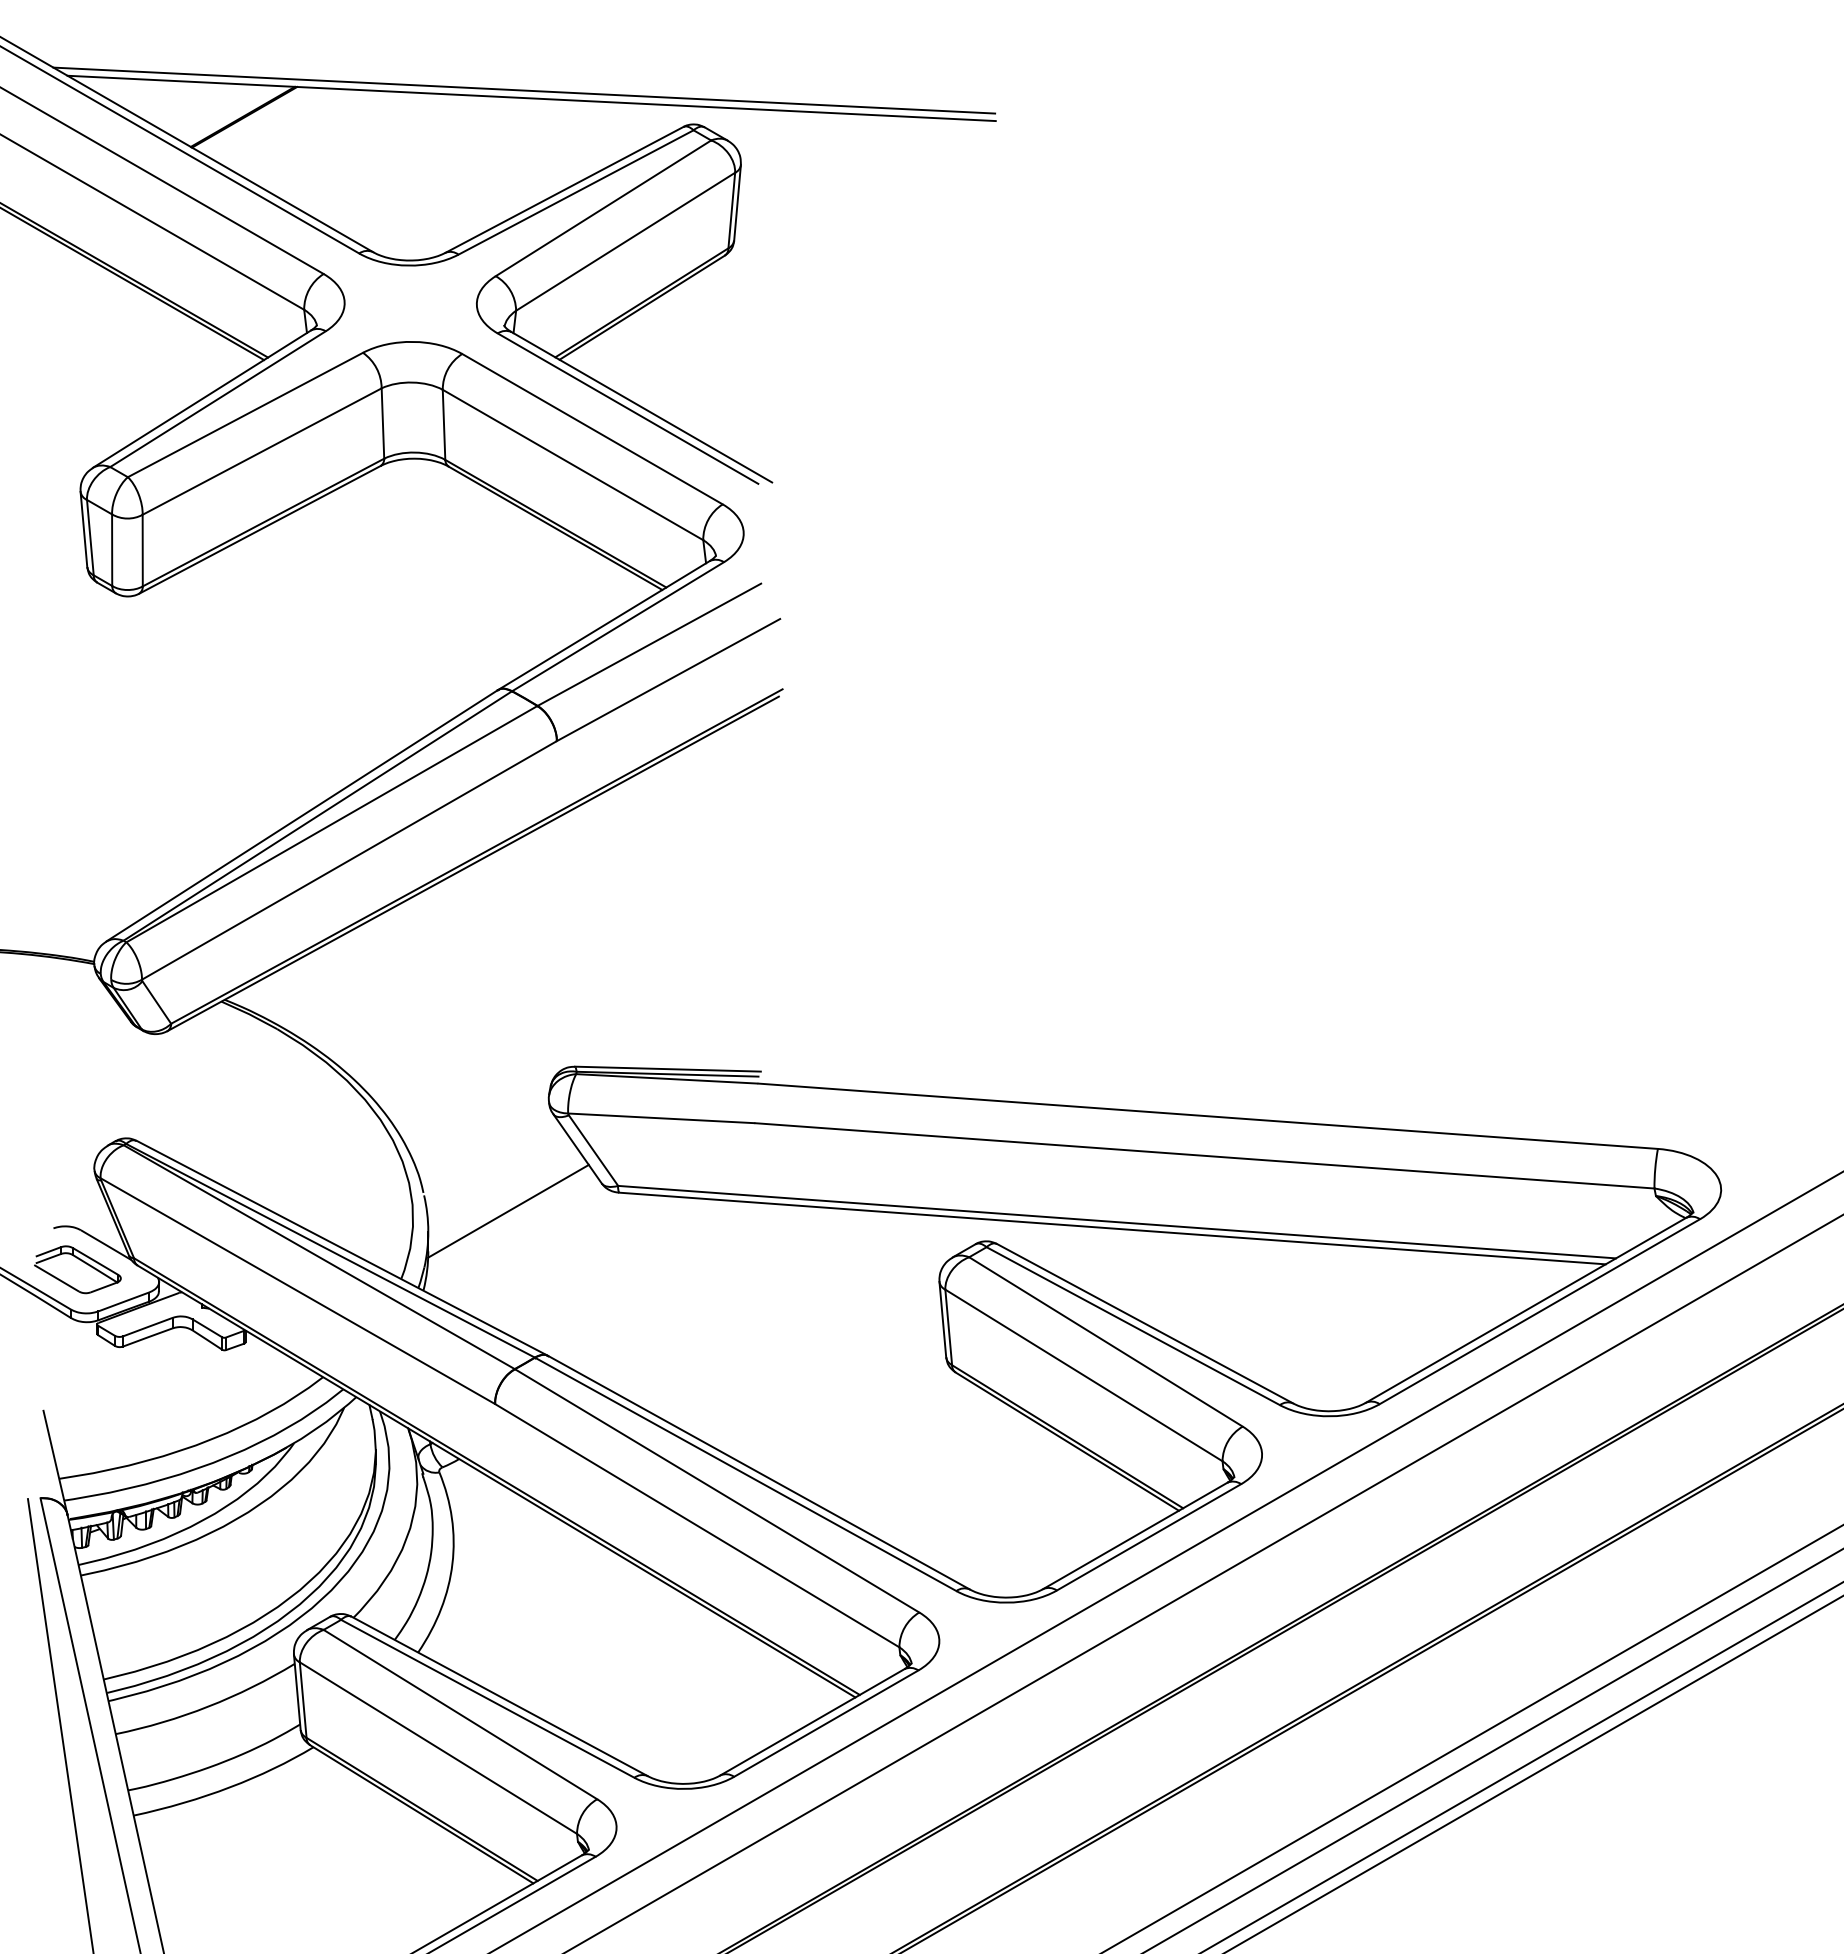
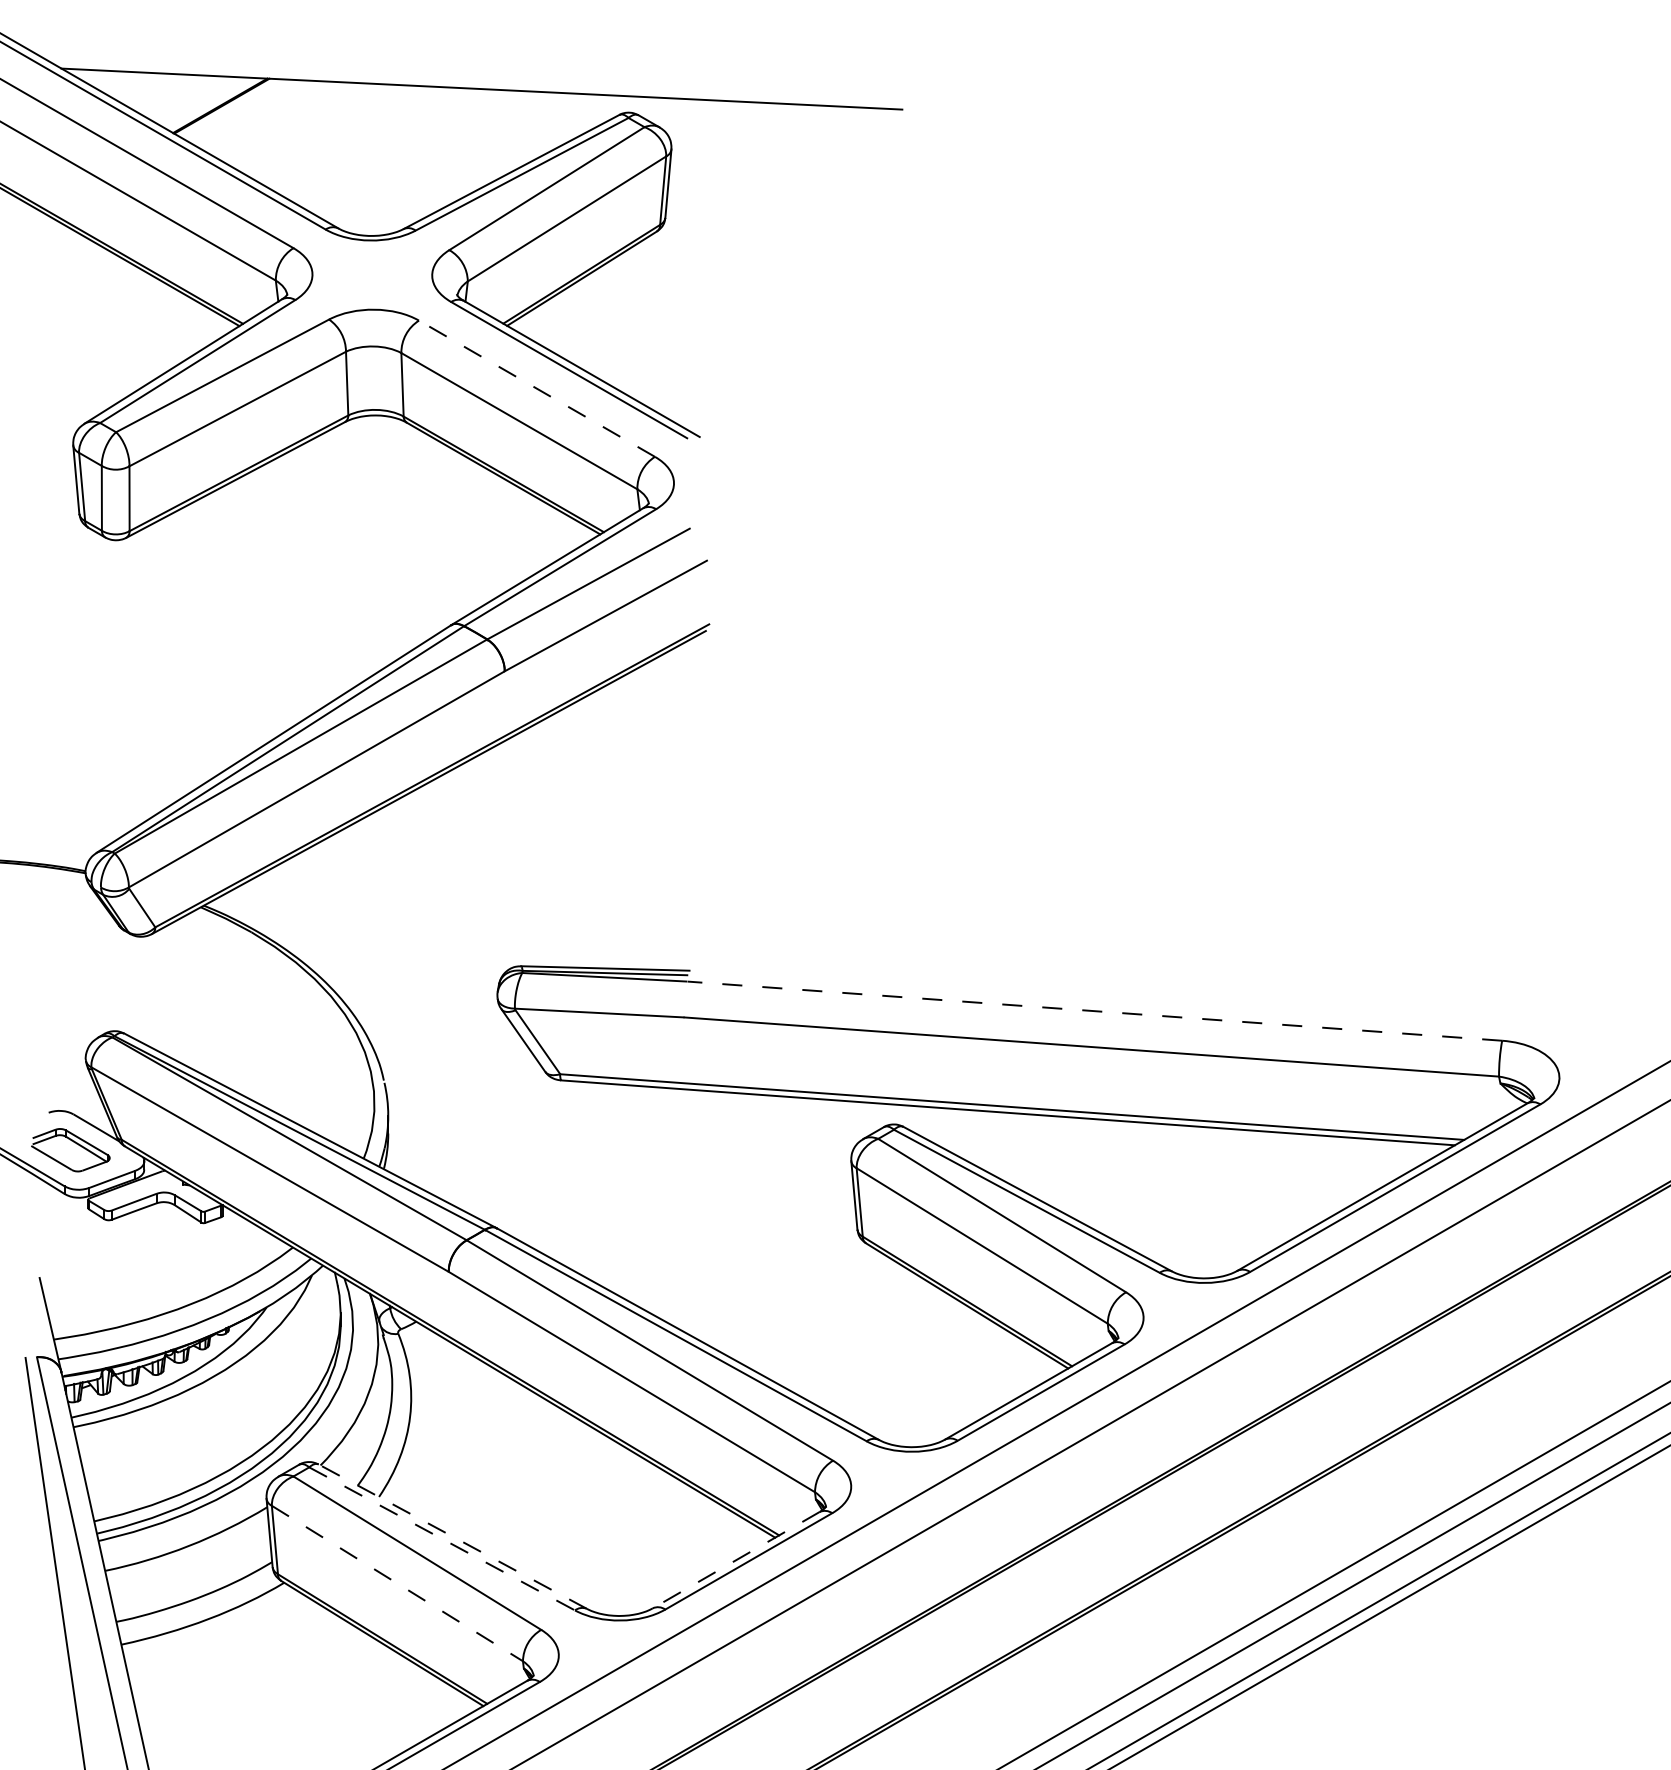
line: (524, 90) -> (475, 81), removed
line: (592, 428) -> (537, 388), solid -> dashed
line: (1208, 1116) -> (1095, 1011), solid -> dashed
line: (508, 1210) -> (460, 1096), removed
line: (499, 1696) -> (452, 1536), solid -> dashed
line: (487, 1698) -> (441, 1538), solid -> dashed
line: (812, 1722) -> (736, 1560), solid -> dashed
line: (438, 1748) -> (397, 1583), solid -> dashed

